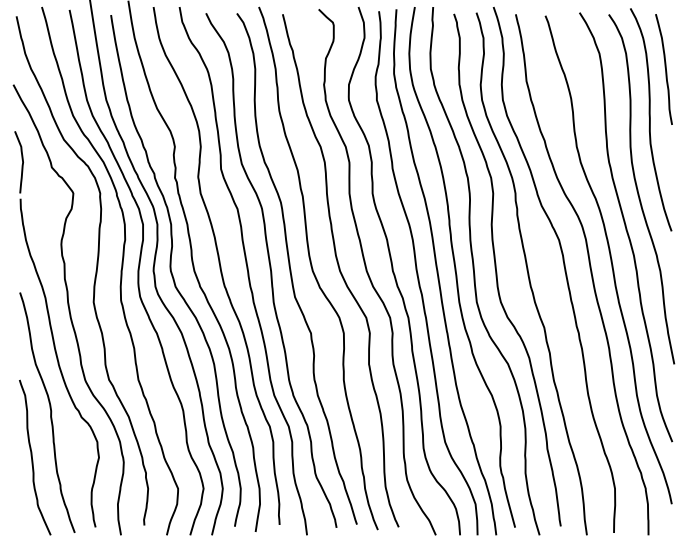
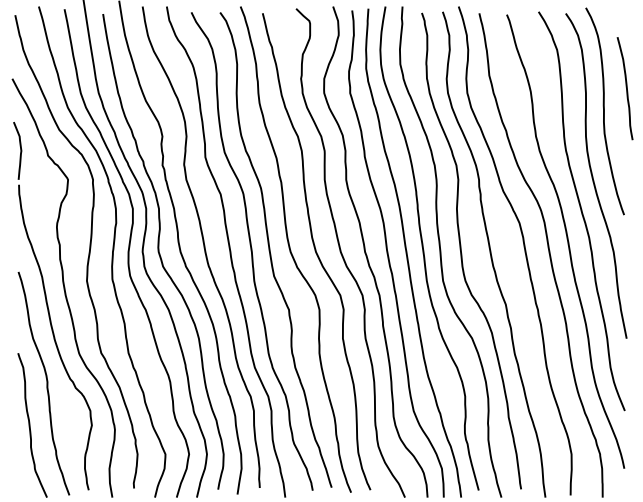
curve: (664, 68) -> (625, 87), moved

